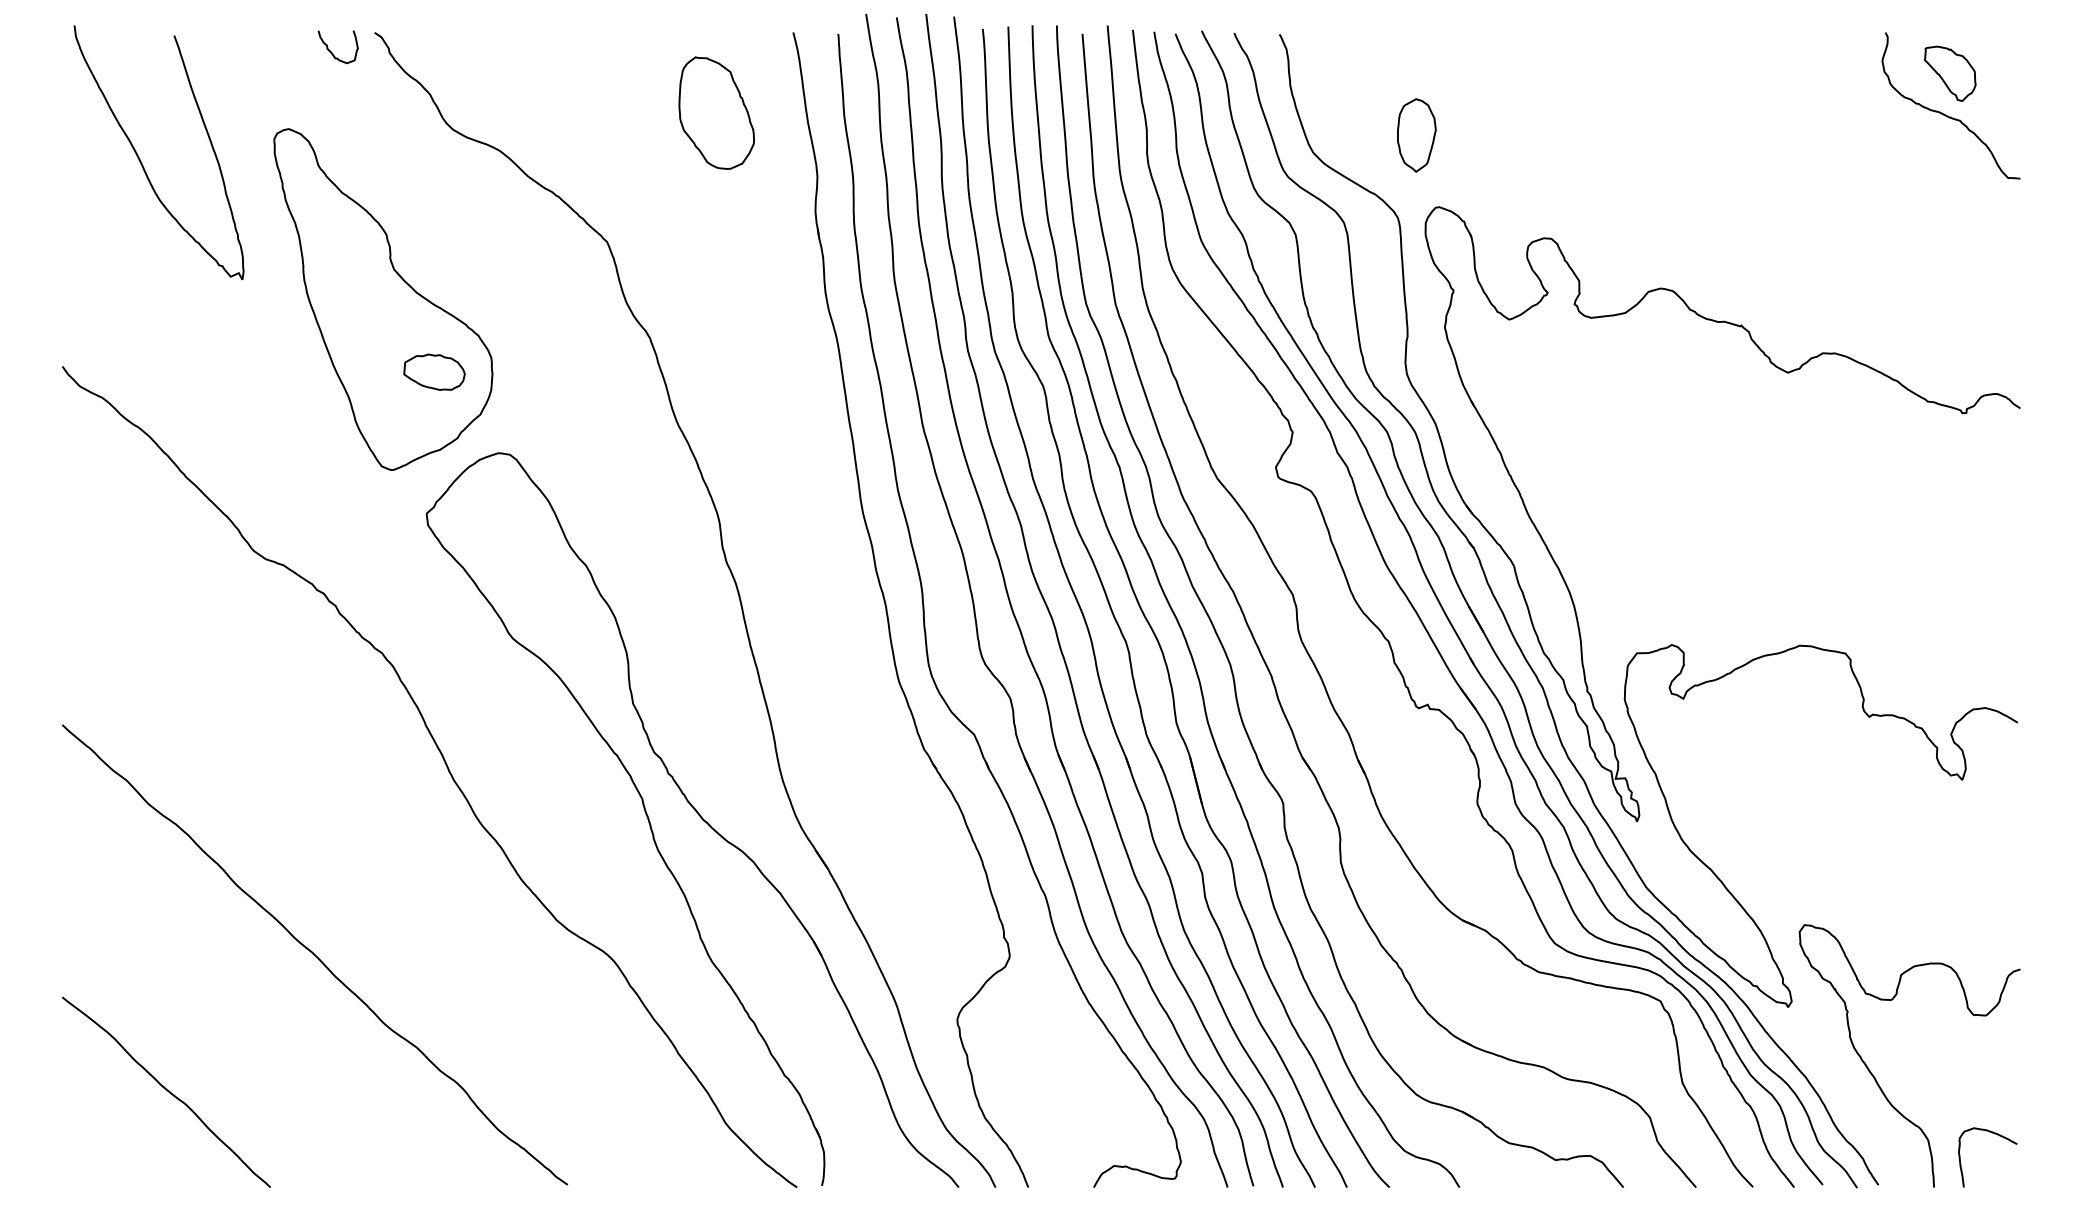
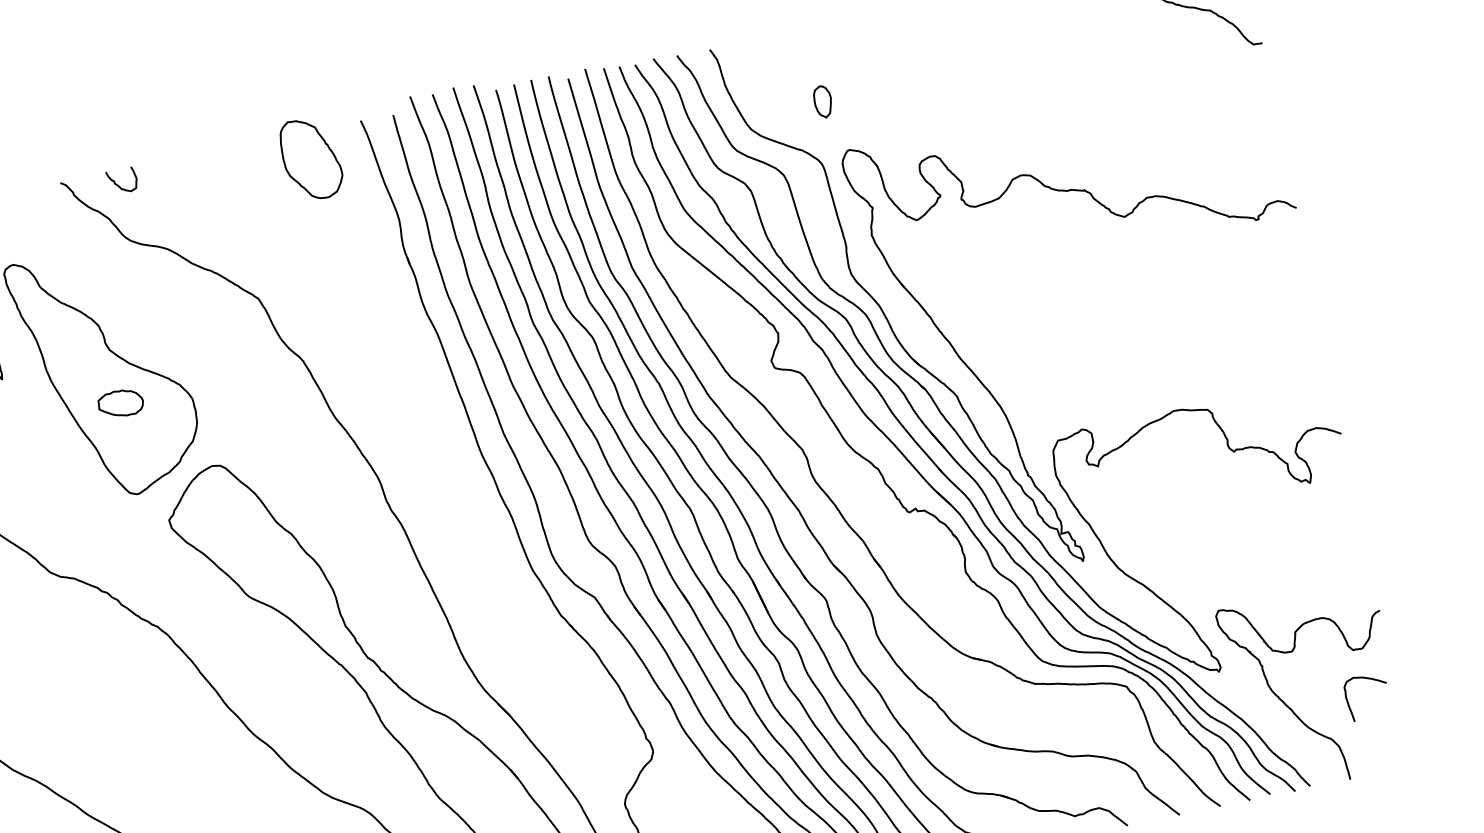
curve: (332, 52) -> (119, 185), moved
part: (716, 112) -> (311, 158), moved
part: (1416, 135) -> (822, 101), size x0.6
part: (434, 371) -> (120, 402), moved
curve: (1994, 1134) -> (1368, 679), moved

